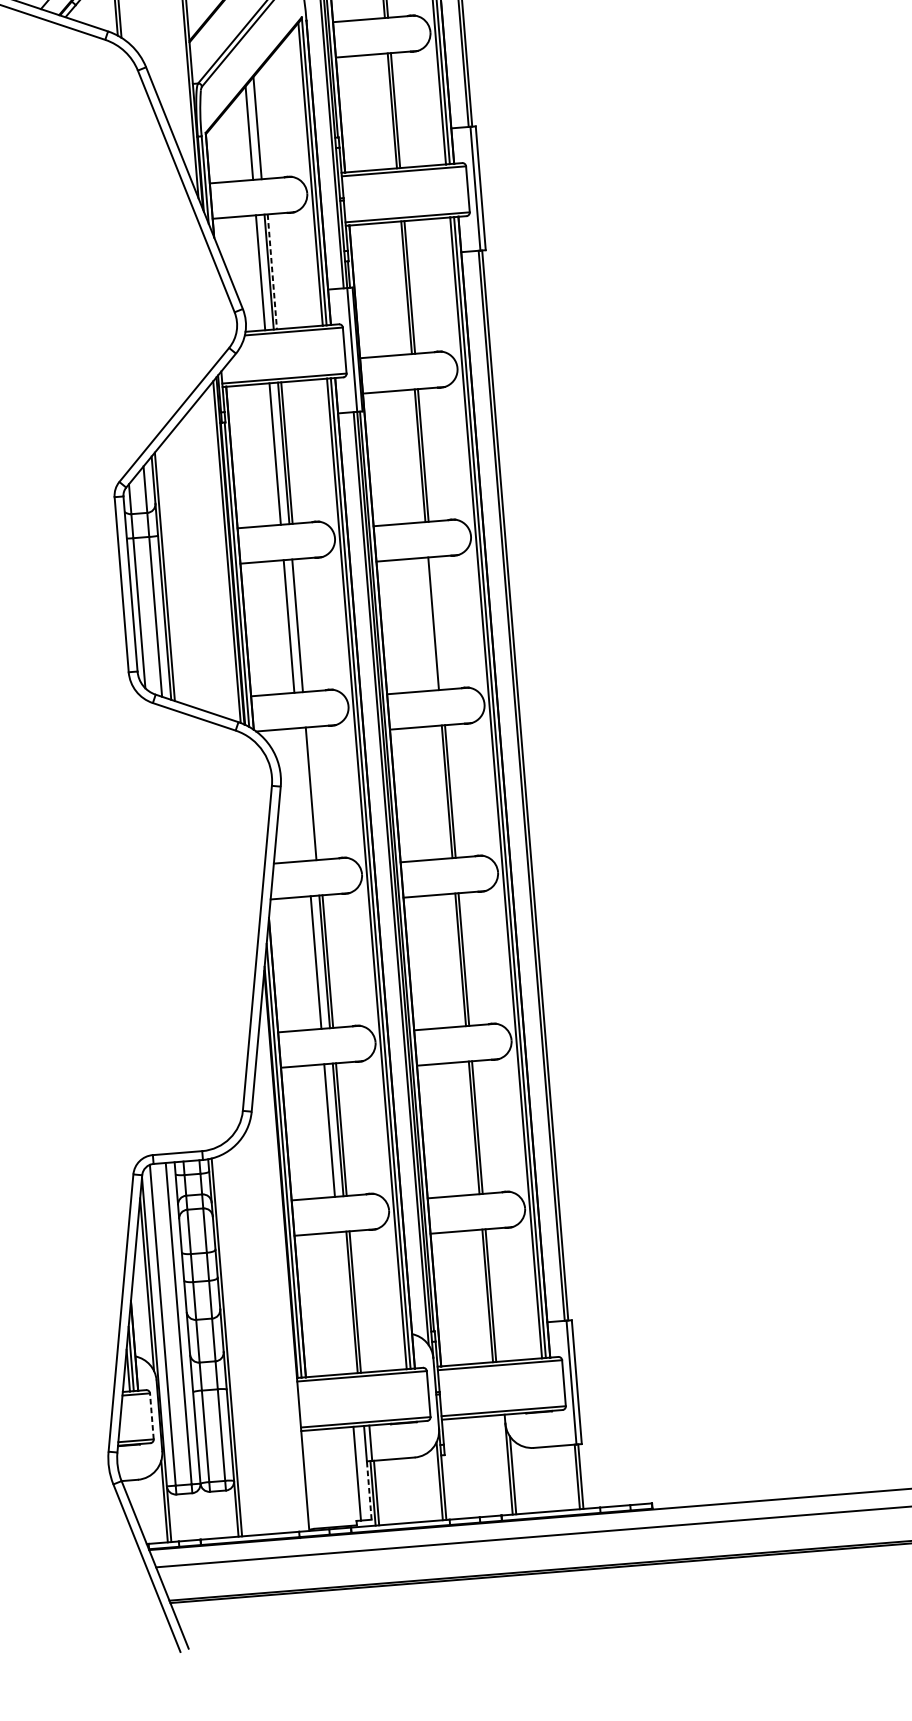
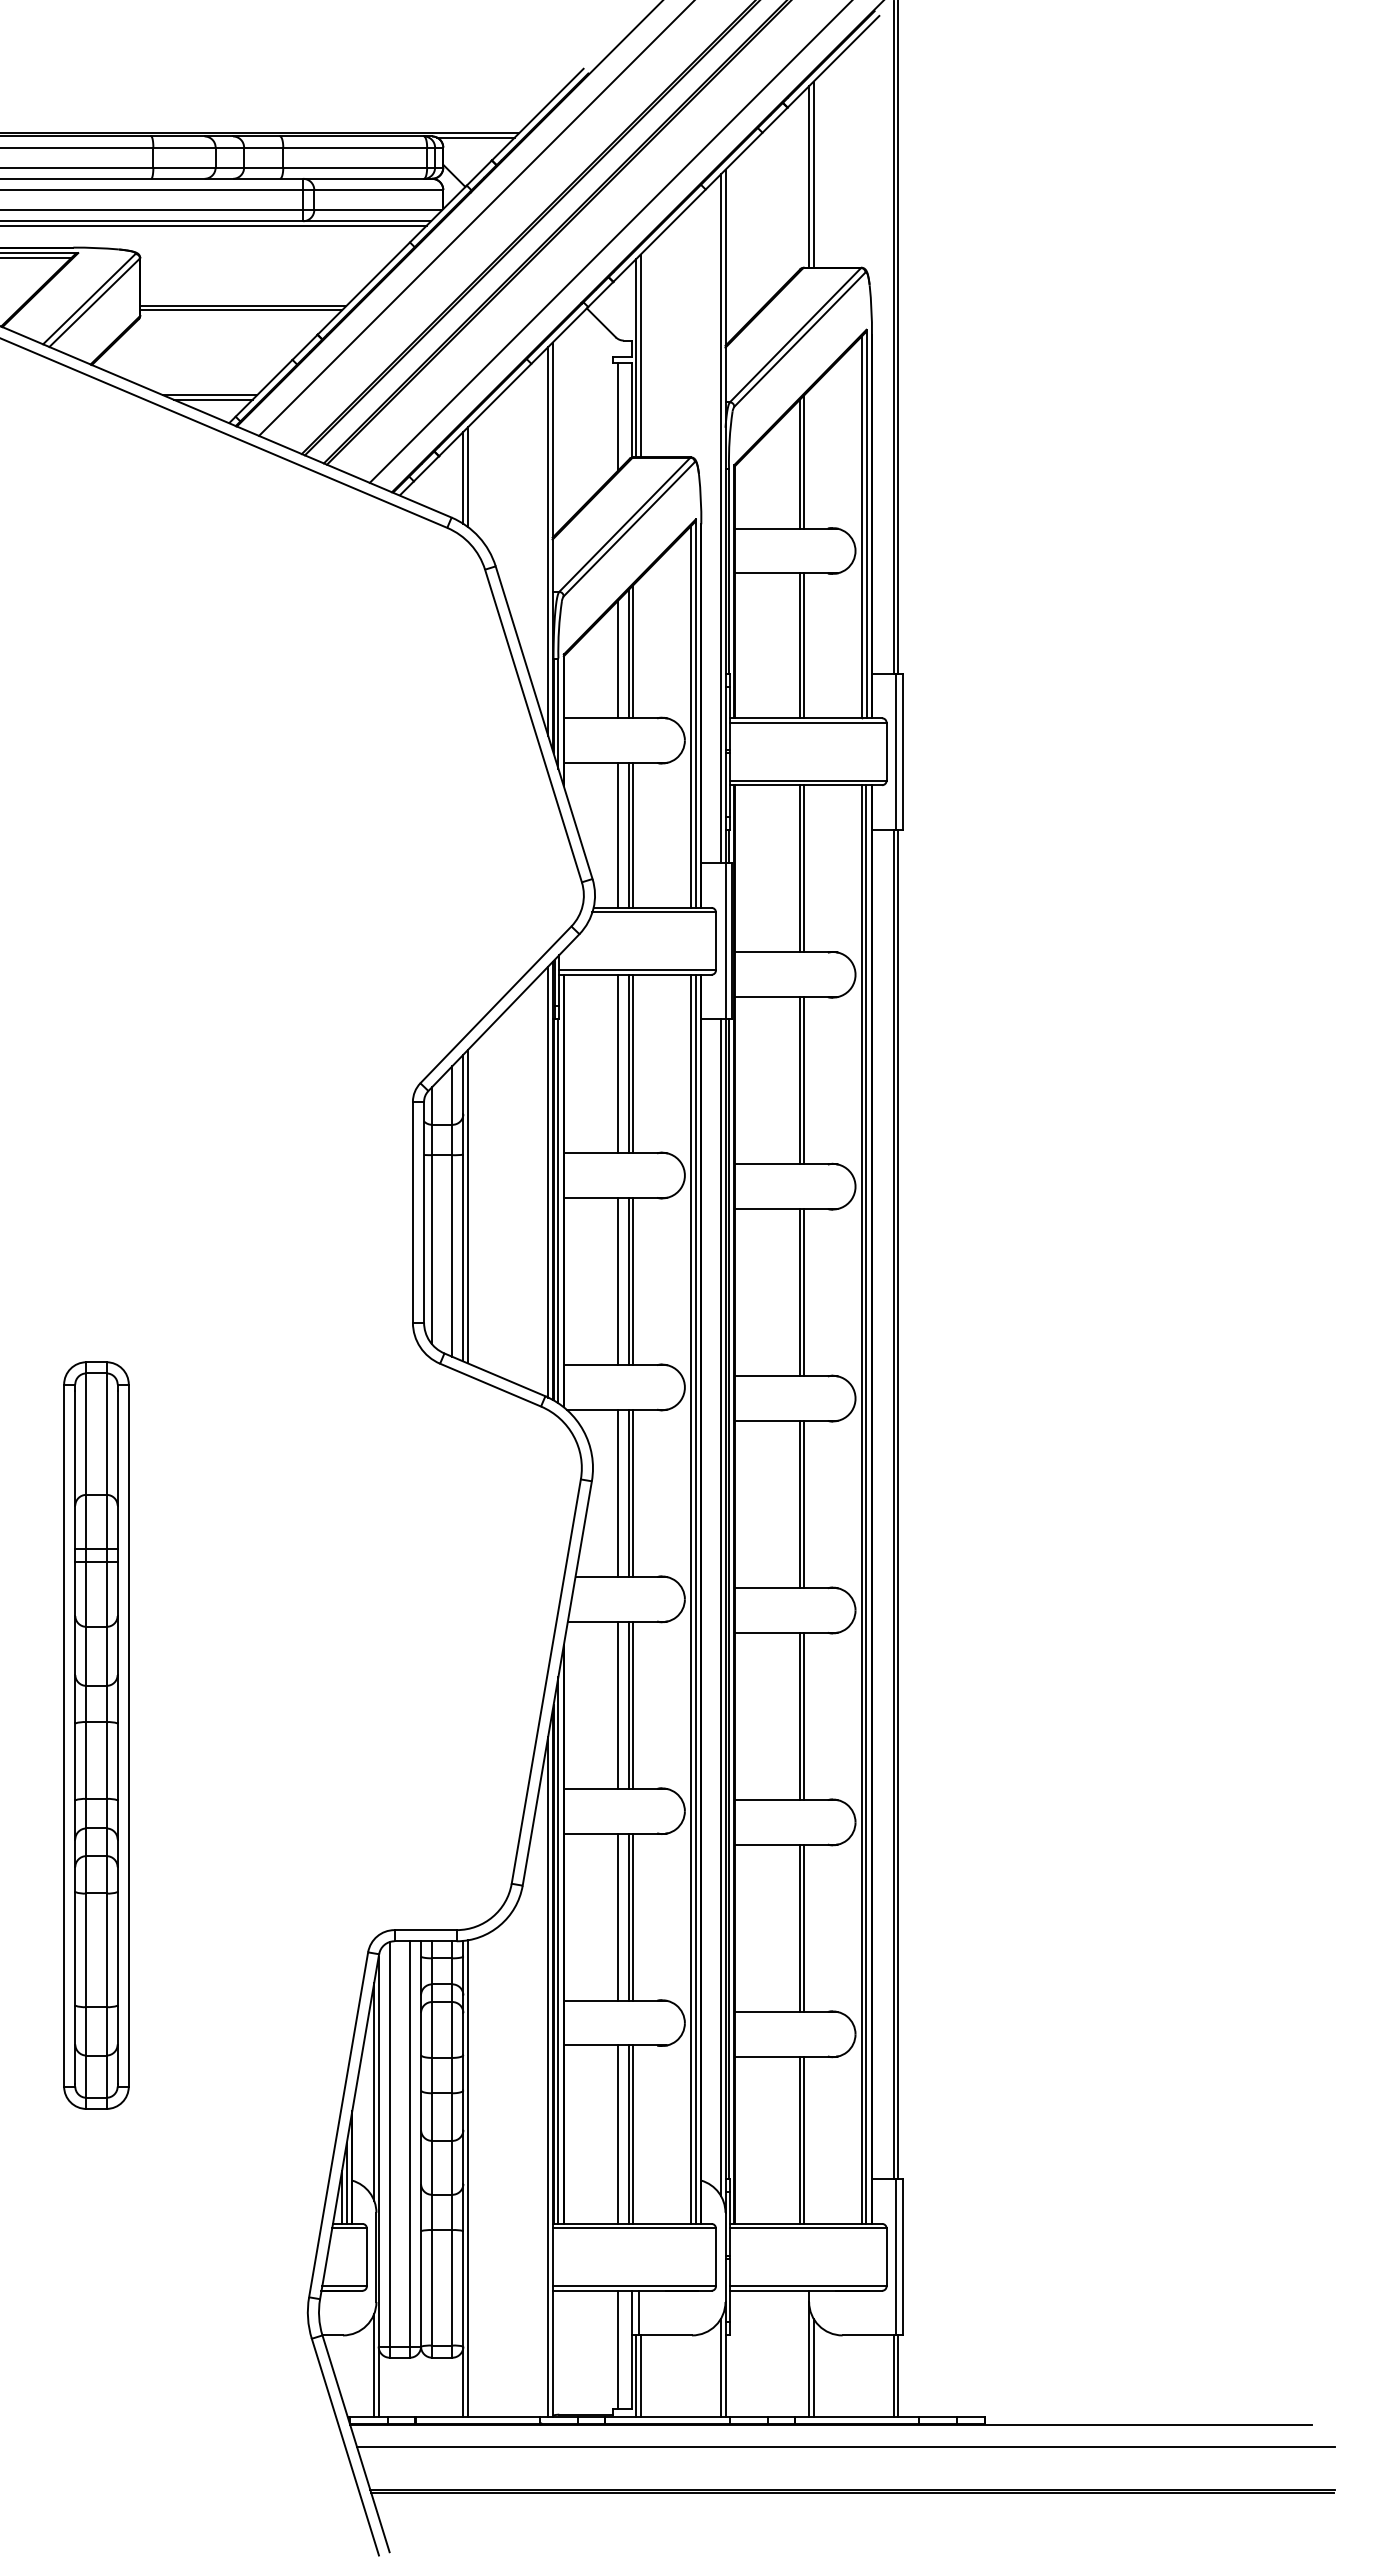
line: (260, 126) -> (633, 651), added
line: (272, 271) -> (633, 835), dashed -> solid
line: (436, 623) -> (803, 1292), added
line: (301, 625) -> (633, 1281), added
line: (314, 793) -> (633, 1493), added
line: (302, 794) -> (618, 1493), added
line: (284, 1261) -> (548, 2076), added
line: (343, 1302) -> (618, 2134), added
line: (151, 1416) -> (366, 2257), dashed -> solid
line: (369, 1490) -> (631, 2372), dashed -> solid

